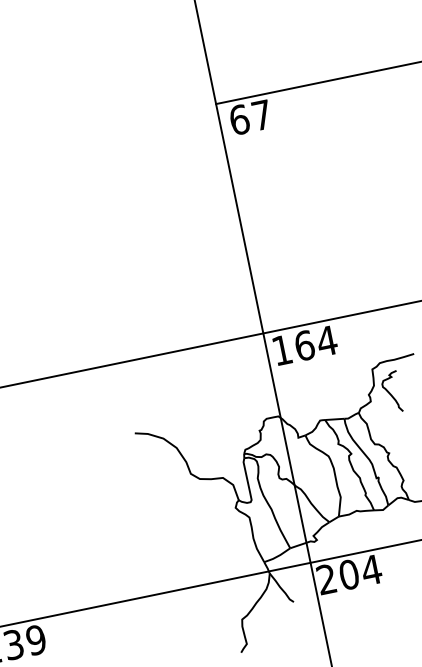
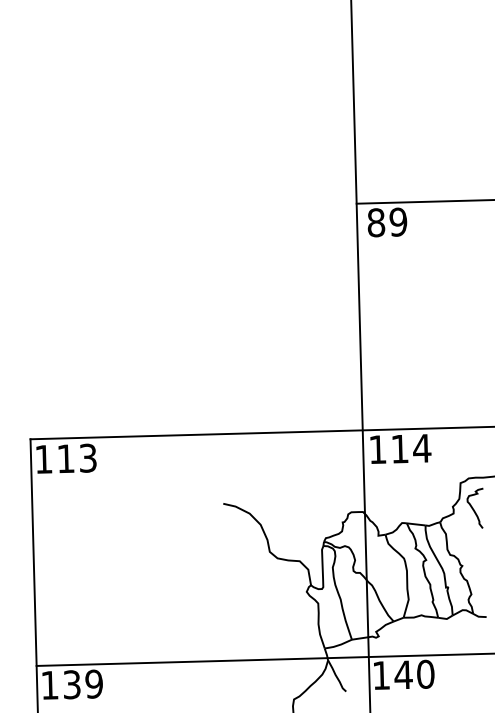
text: (250, 117) -> (387, 222), 67 -> 89
text: (305, 345) -> (400, 448), 164 -> 114
text: (349, 574) -> (403, 674), 204 -> 140

